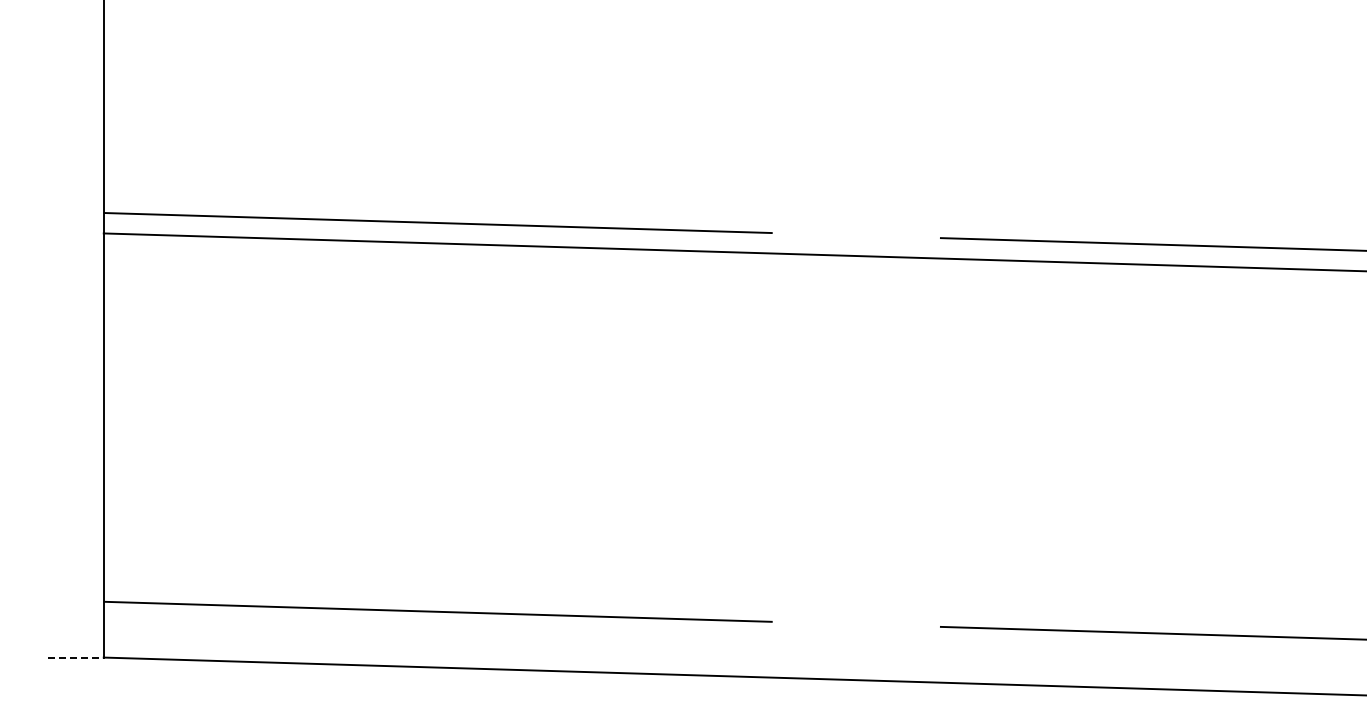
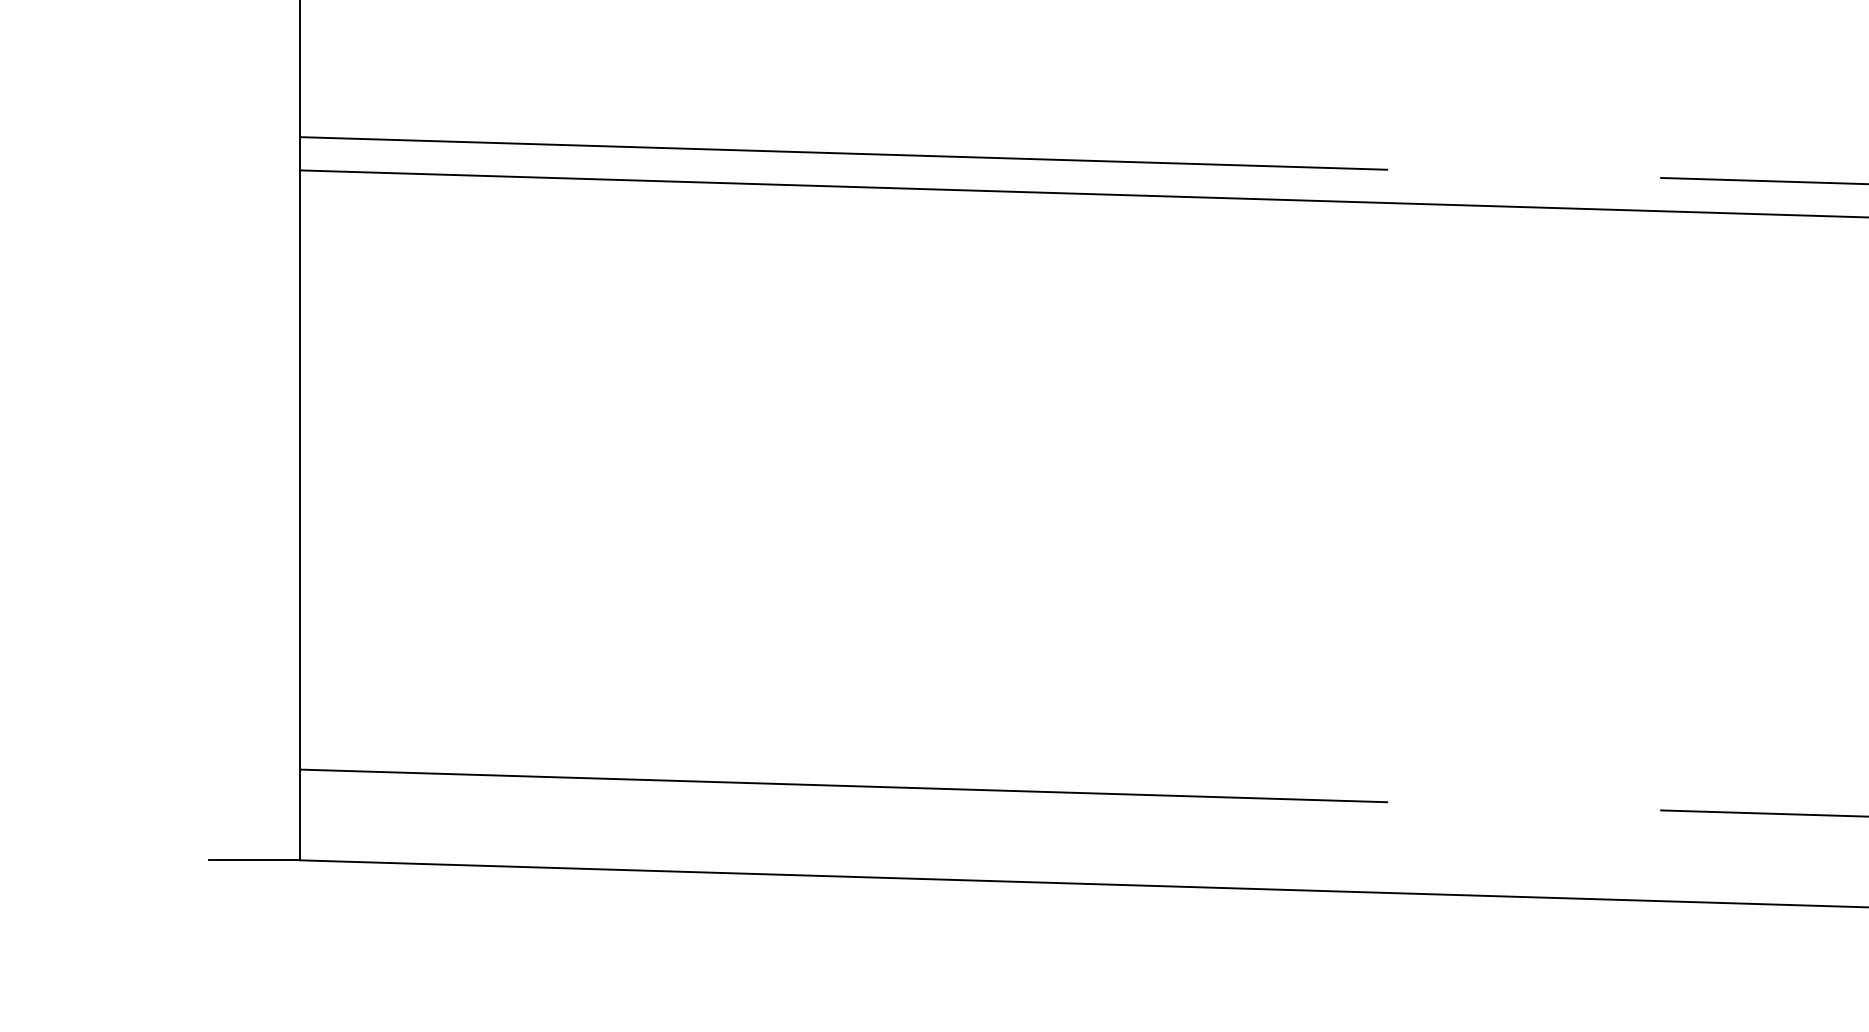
line: (75, 657) -> (253, 860), dashed -> solid

